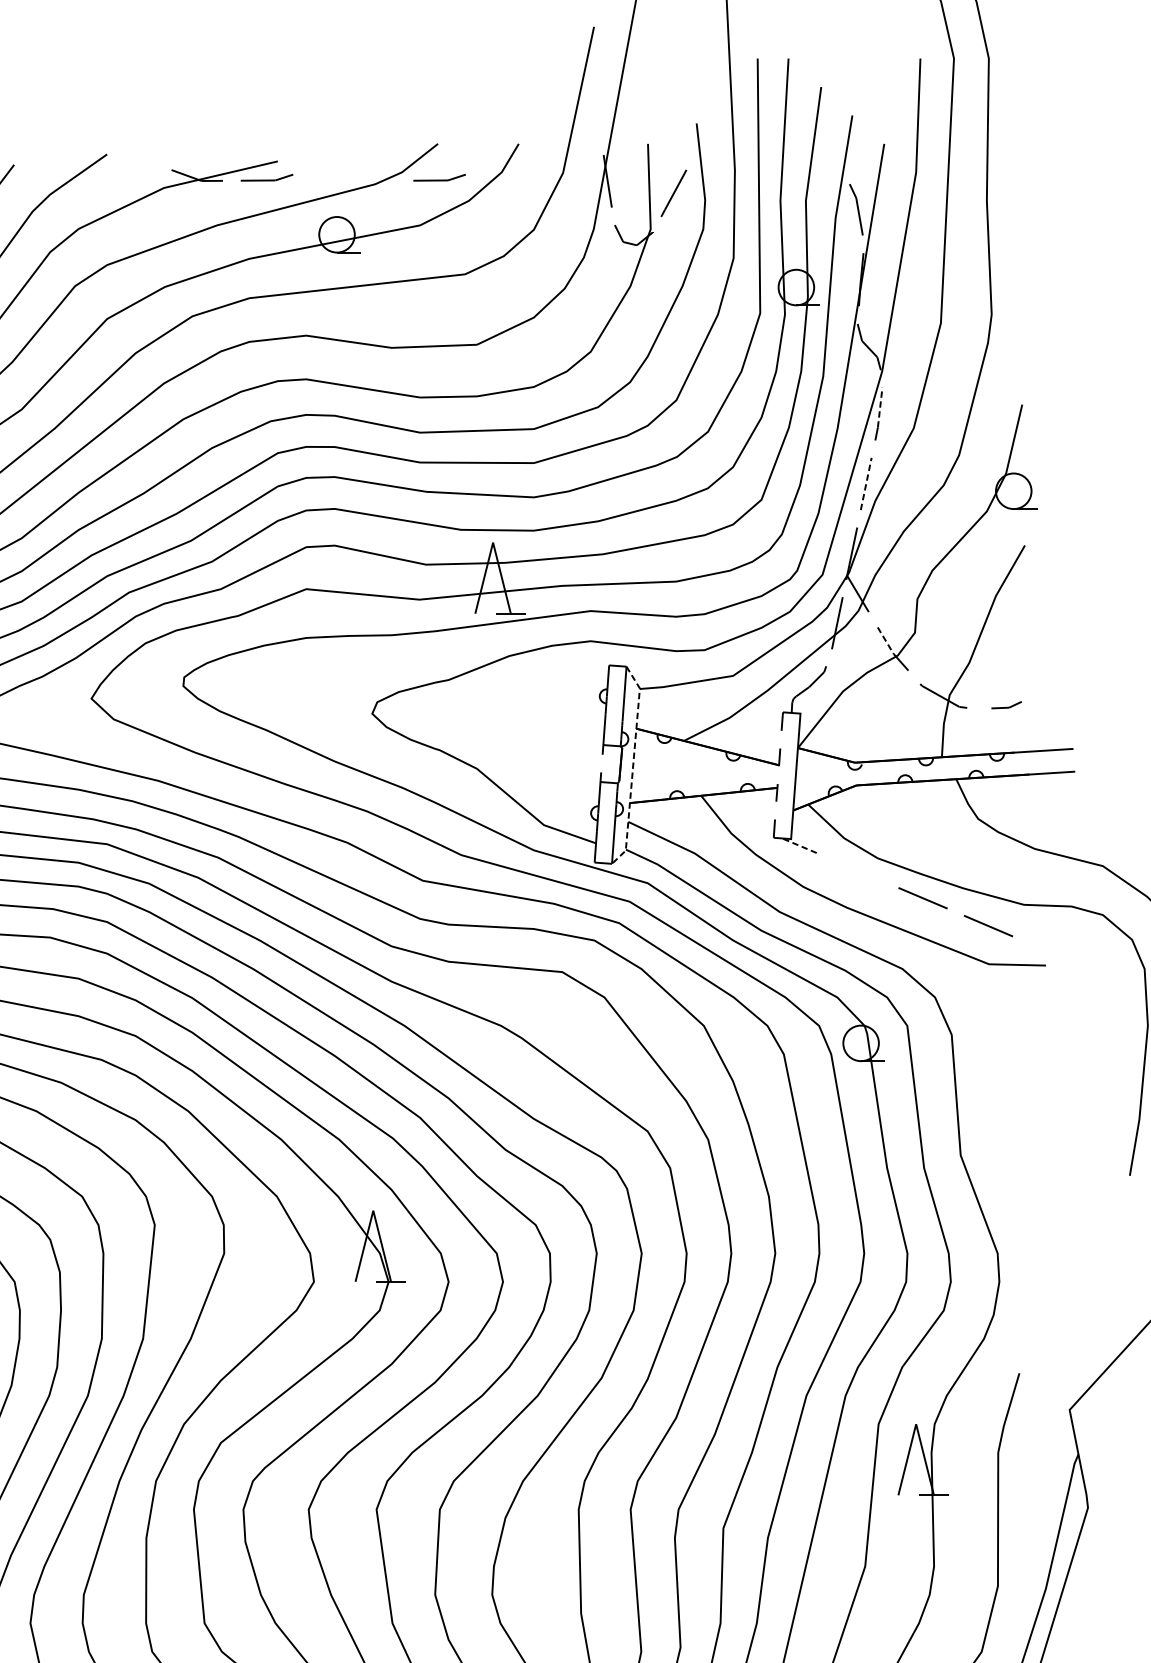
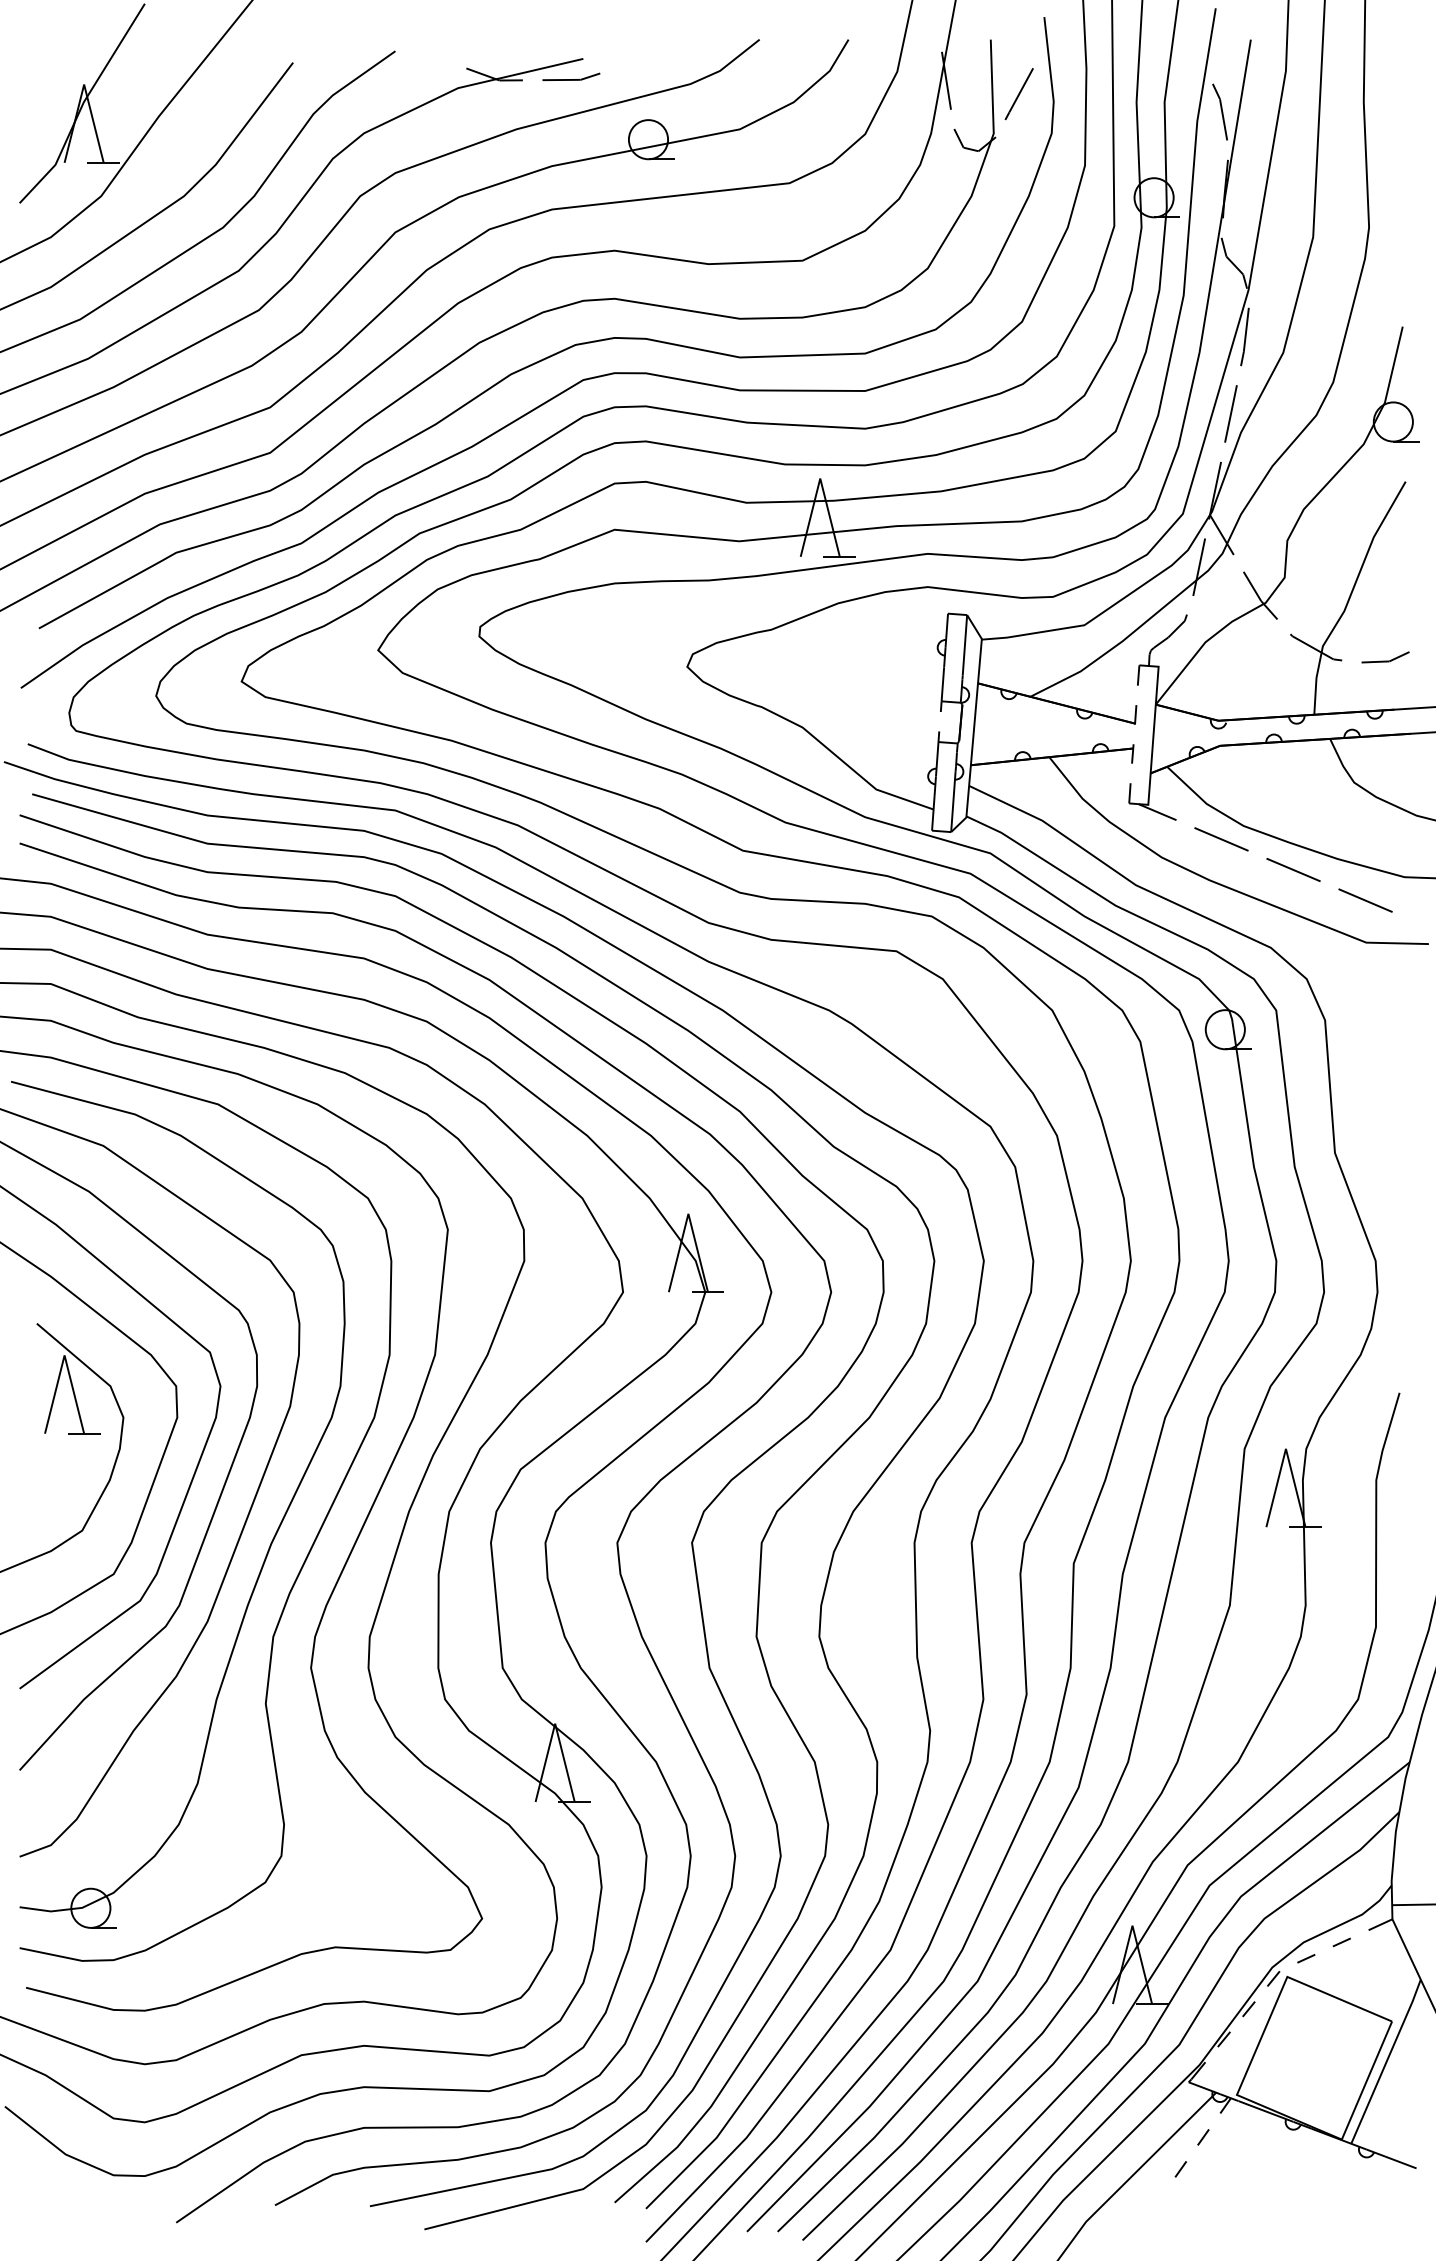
part: (439, 177) -> (761, 76), removed
line: (880, 407) -> (1246, 329), dashed -> solid
line: (866, 483) -> (1231, 413), dashed -> solid
line: (885, 640) -> (1252, 586), dashed -> solid
part: (1006, 705) -> (1385, 657), size x1.43
line: (633, 767) -> (974, 725), dashed -> solid
line: (799, 846) -> (1157, 812), dashed -> solid
line: (857, 870) -> (1221, 839), added

